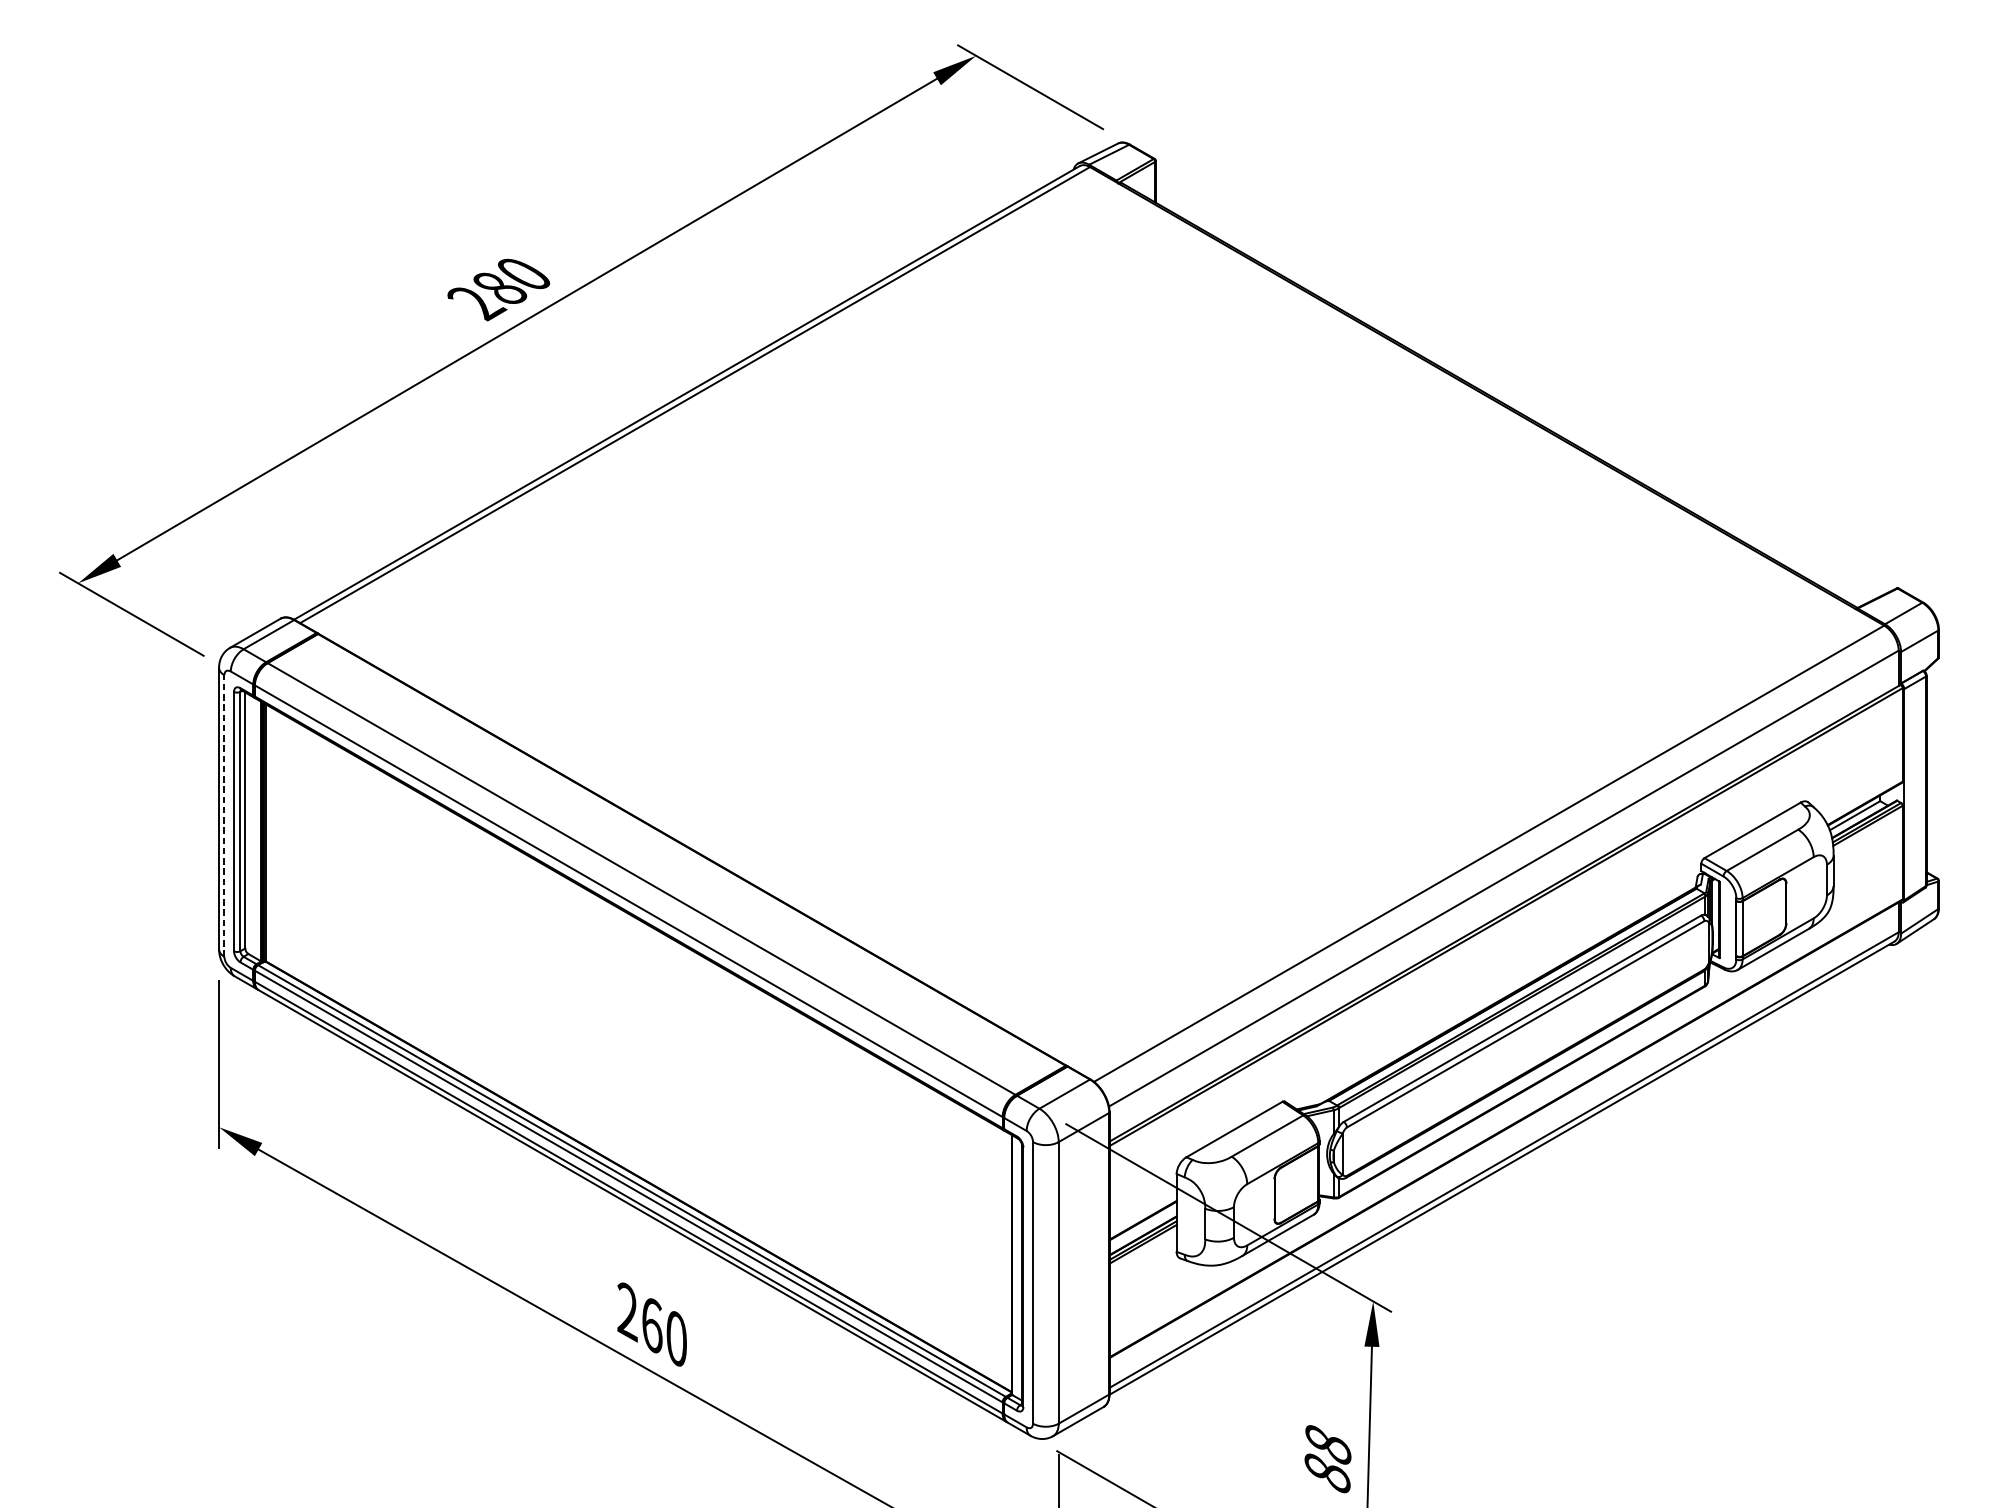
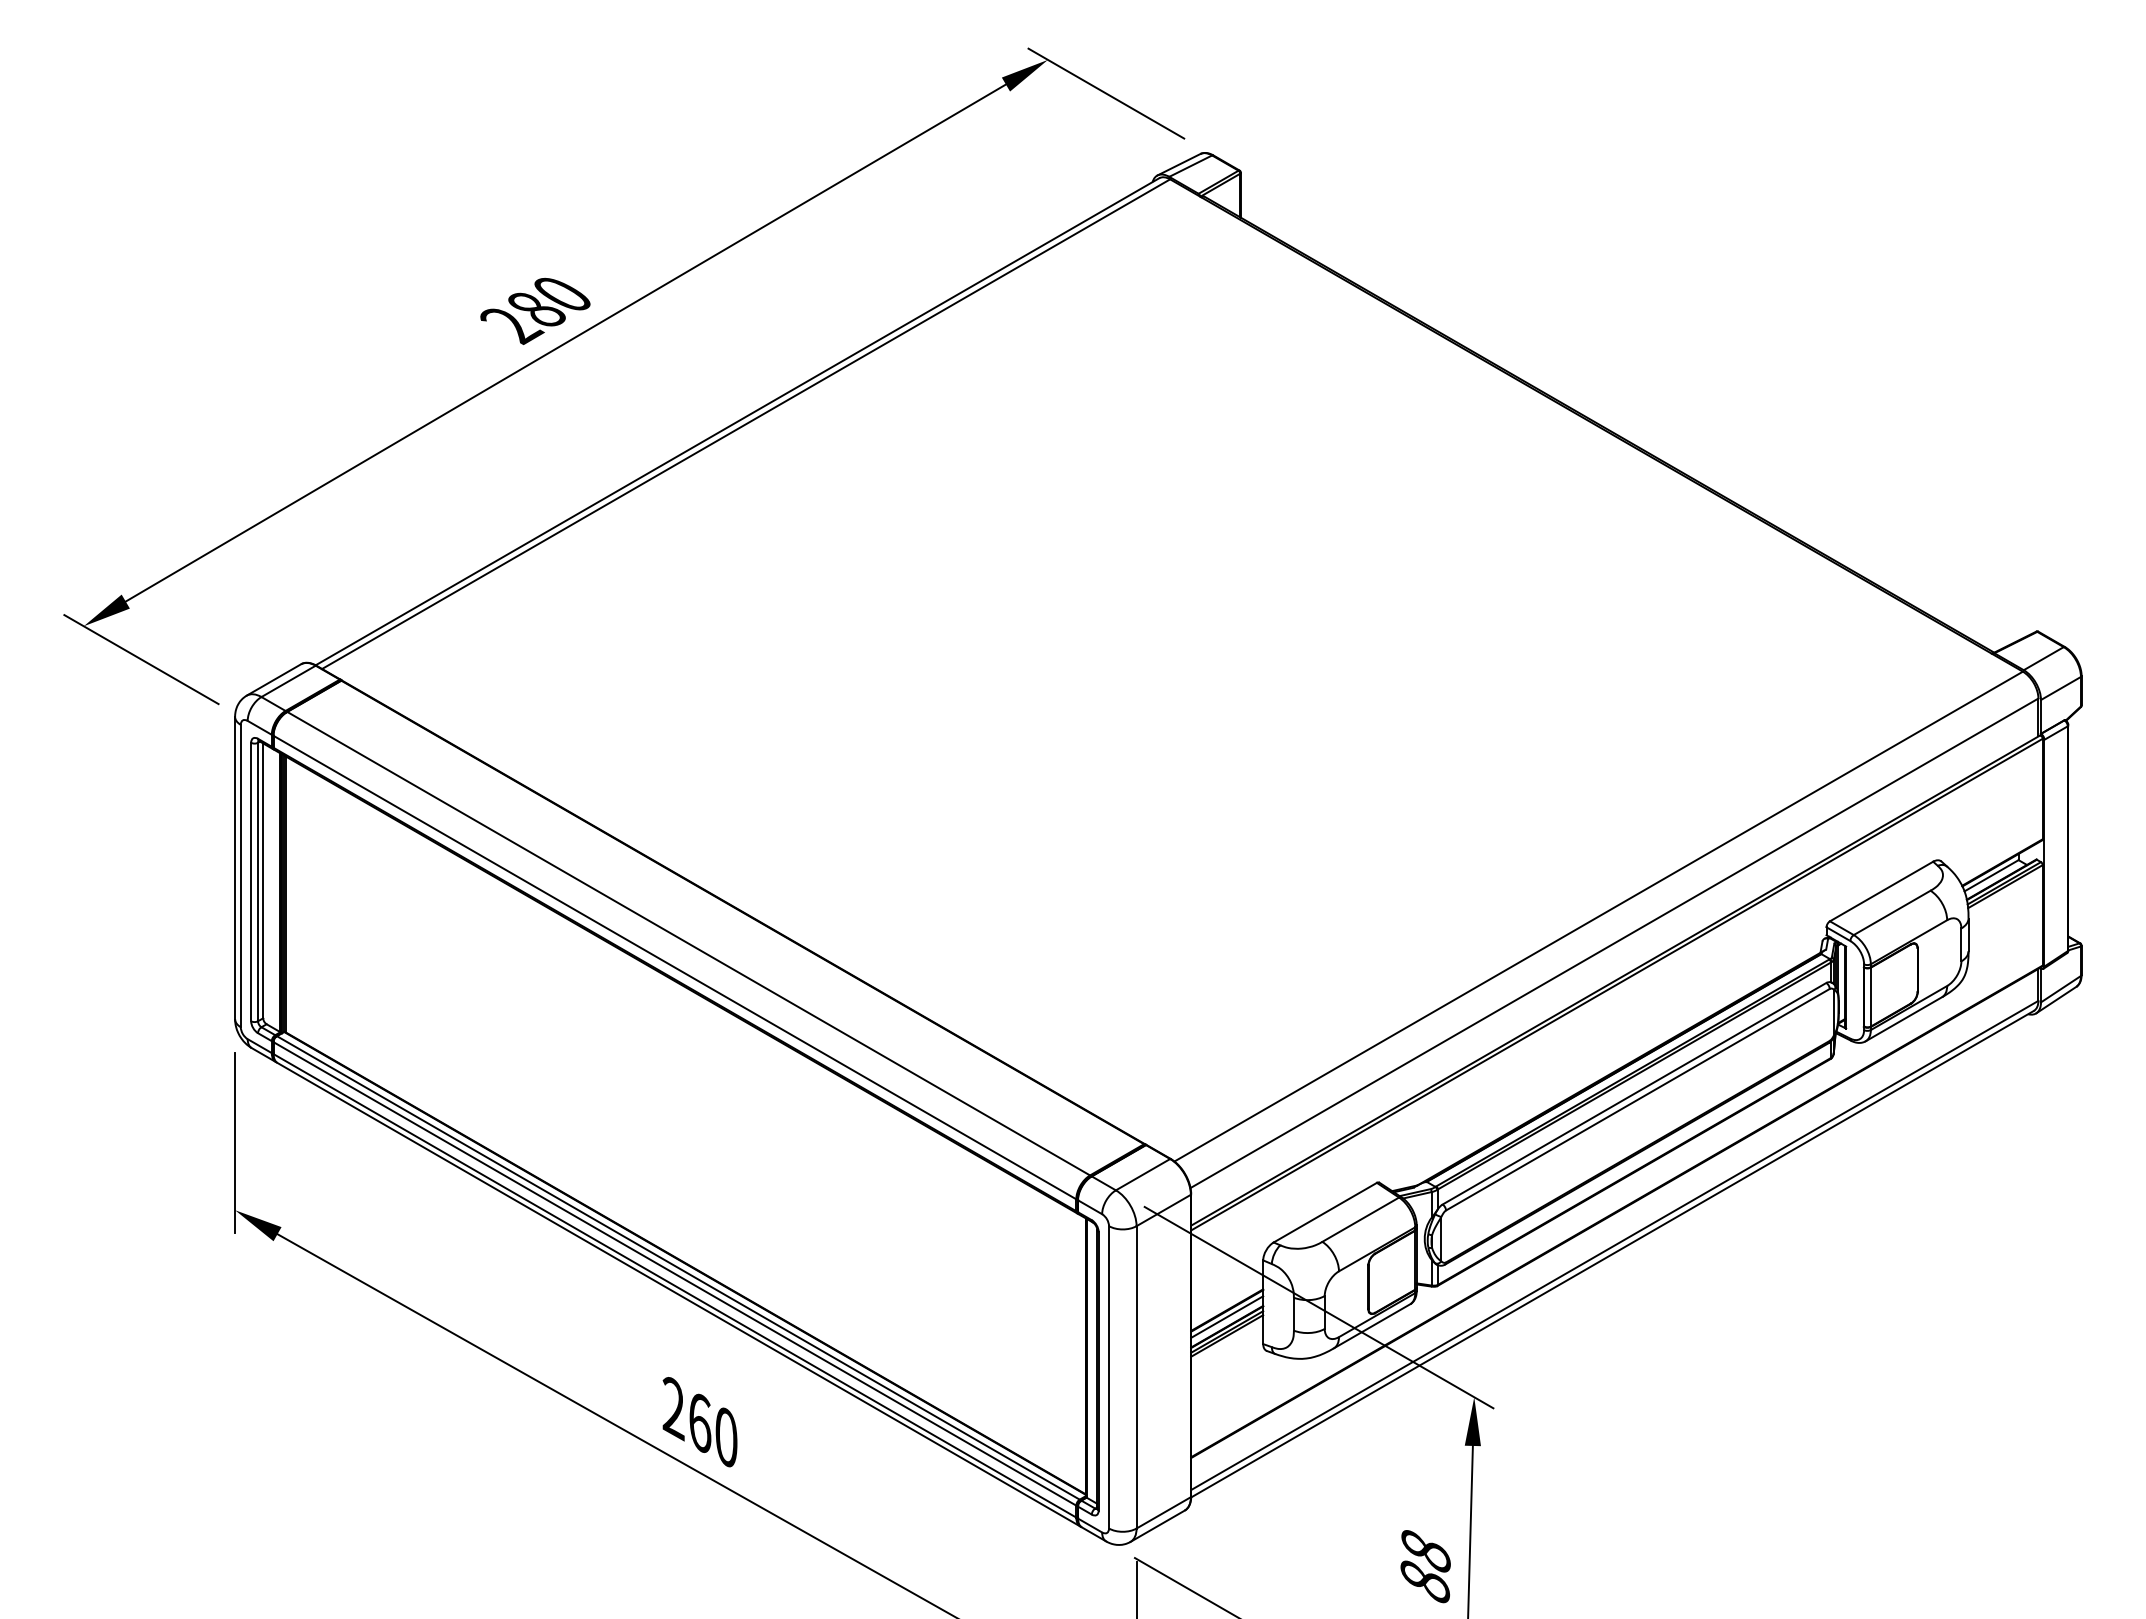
line: (224, 815) -> (240, 875), dashed -> solid
line: (1143, 1226) -> (1227, 1316), added

